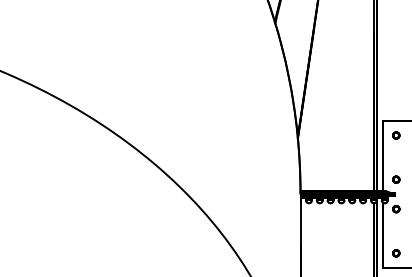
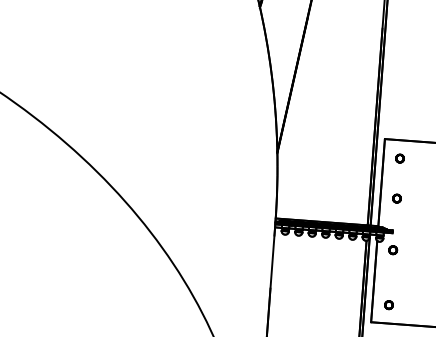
part: (396, 179) -> (397, 198), moved

